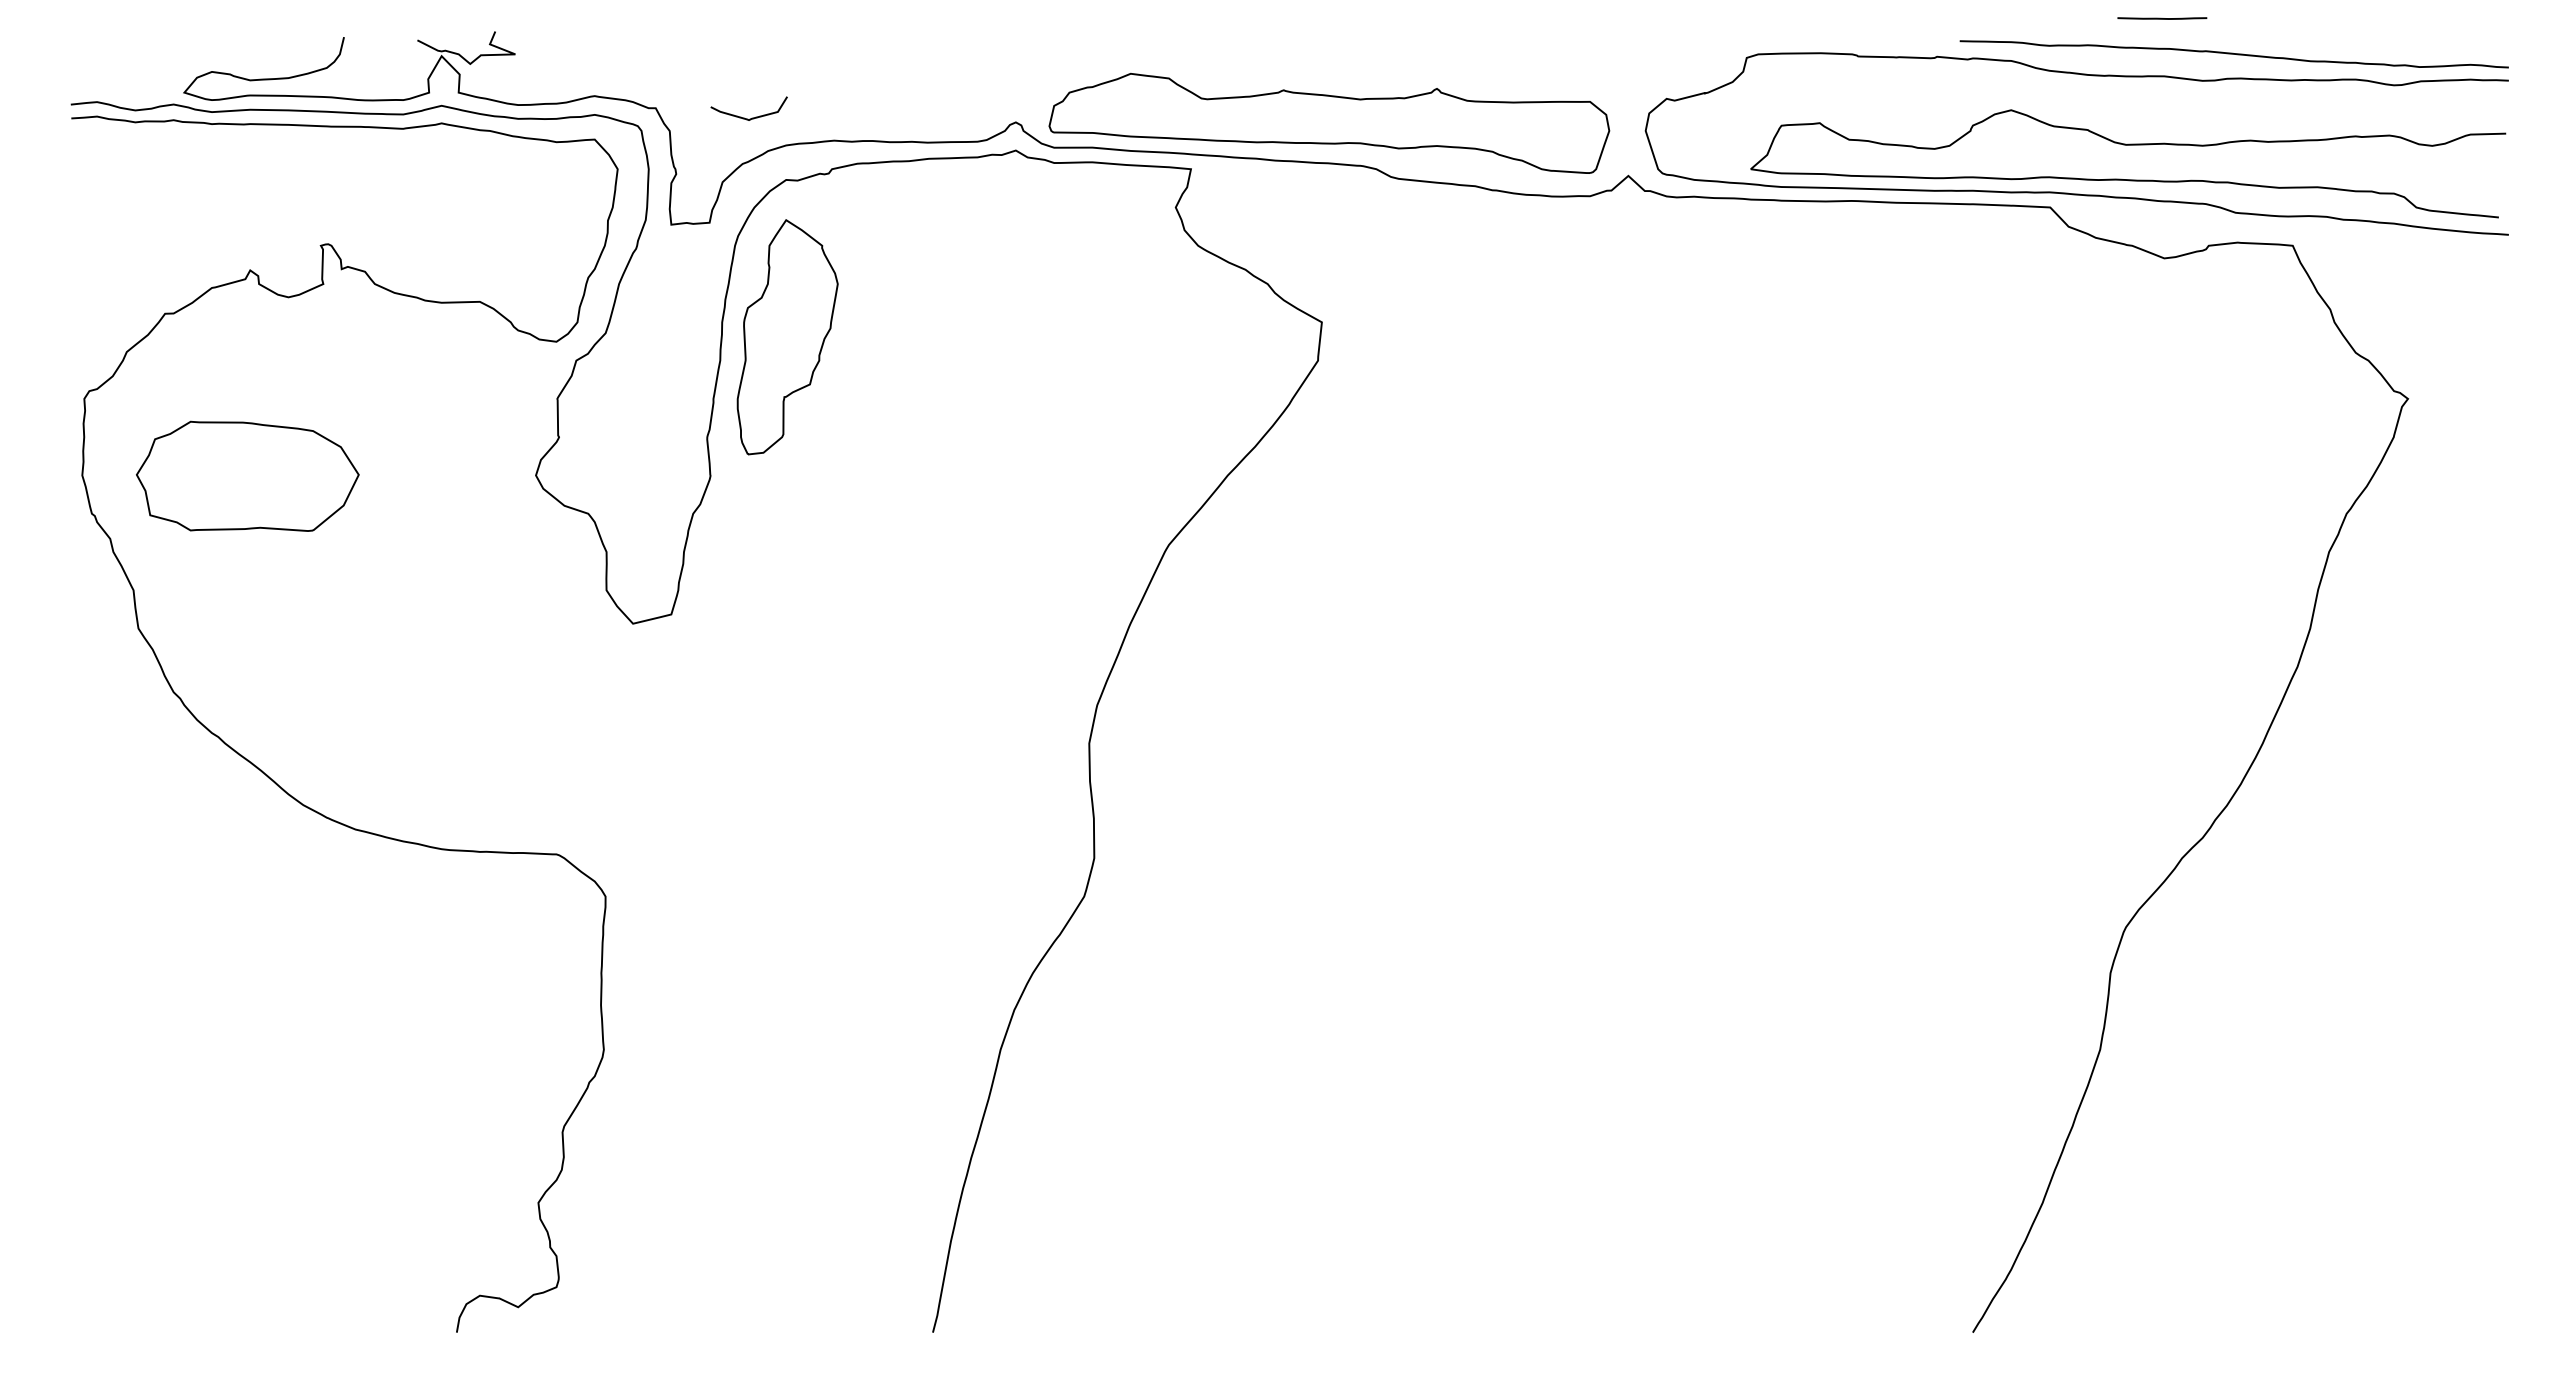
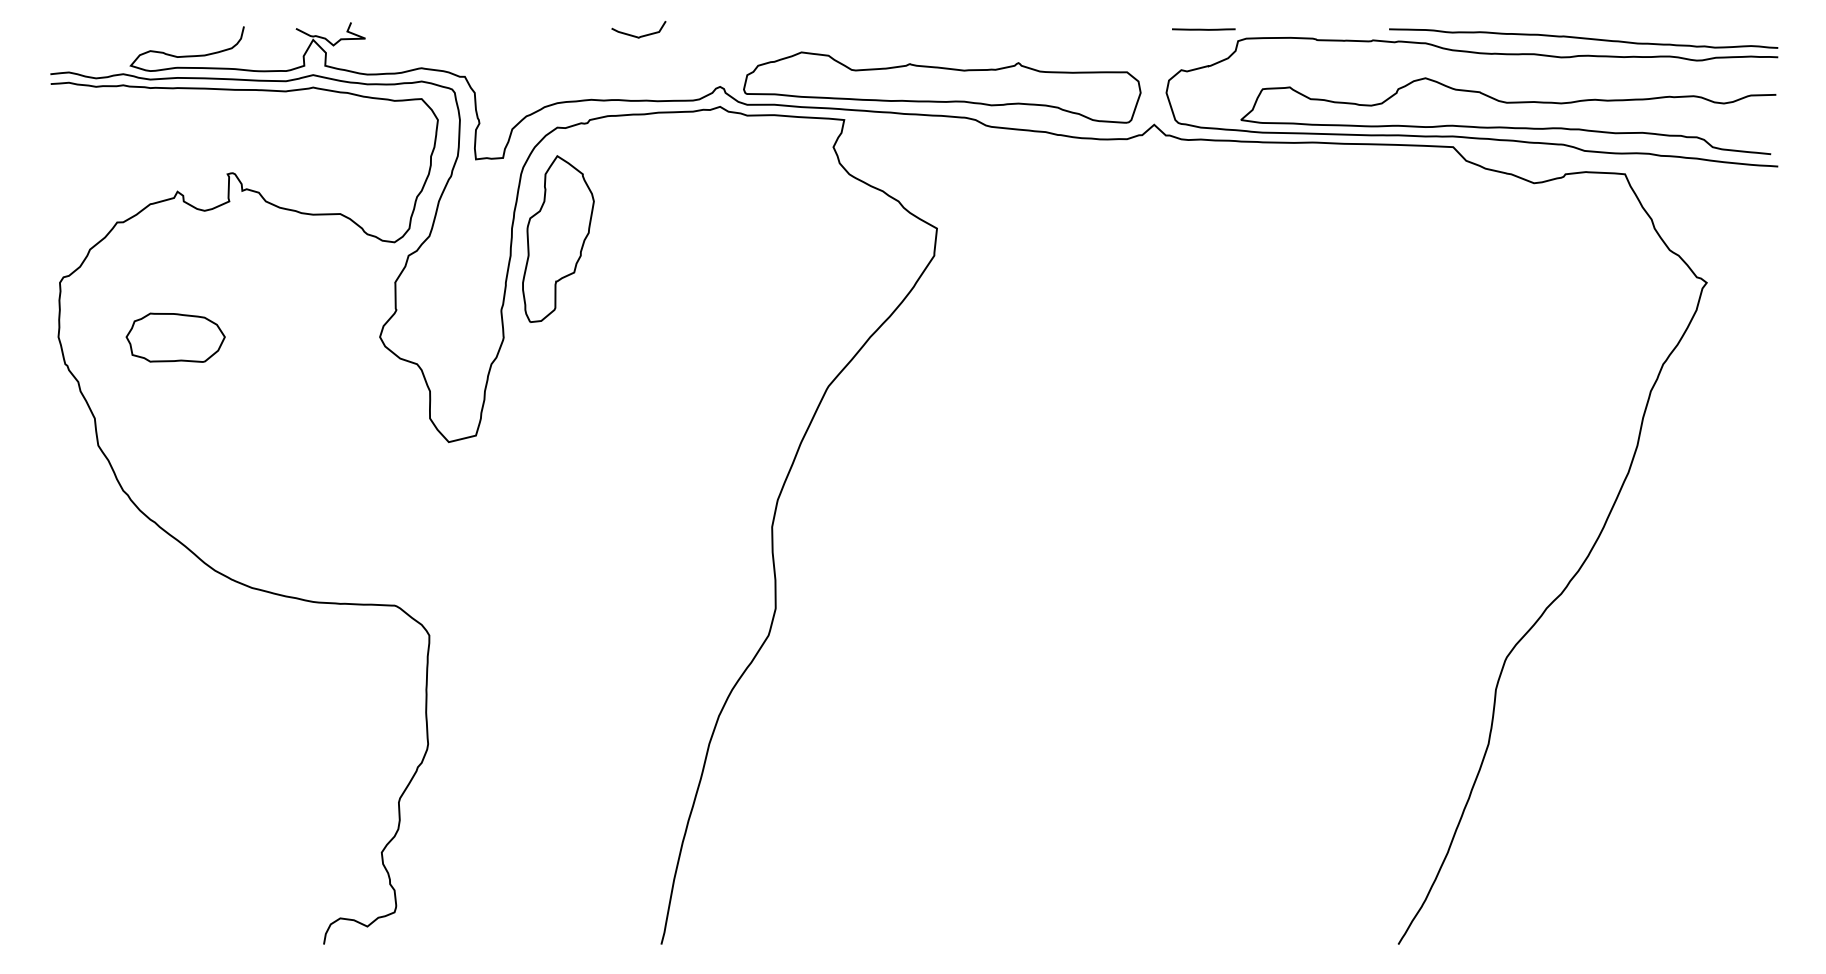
line: (2162, 18) -> (1203, 29), moved
curve: (744, 117) -> (635, 35), moved
part: (247, 476) -> (175, 337), size x0.62

